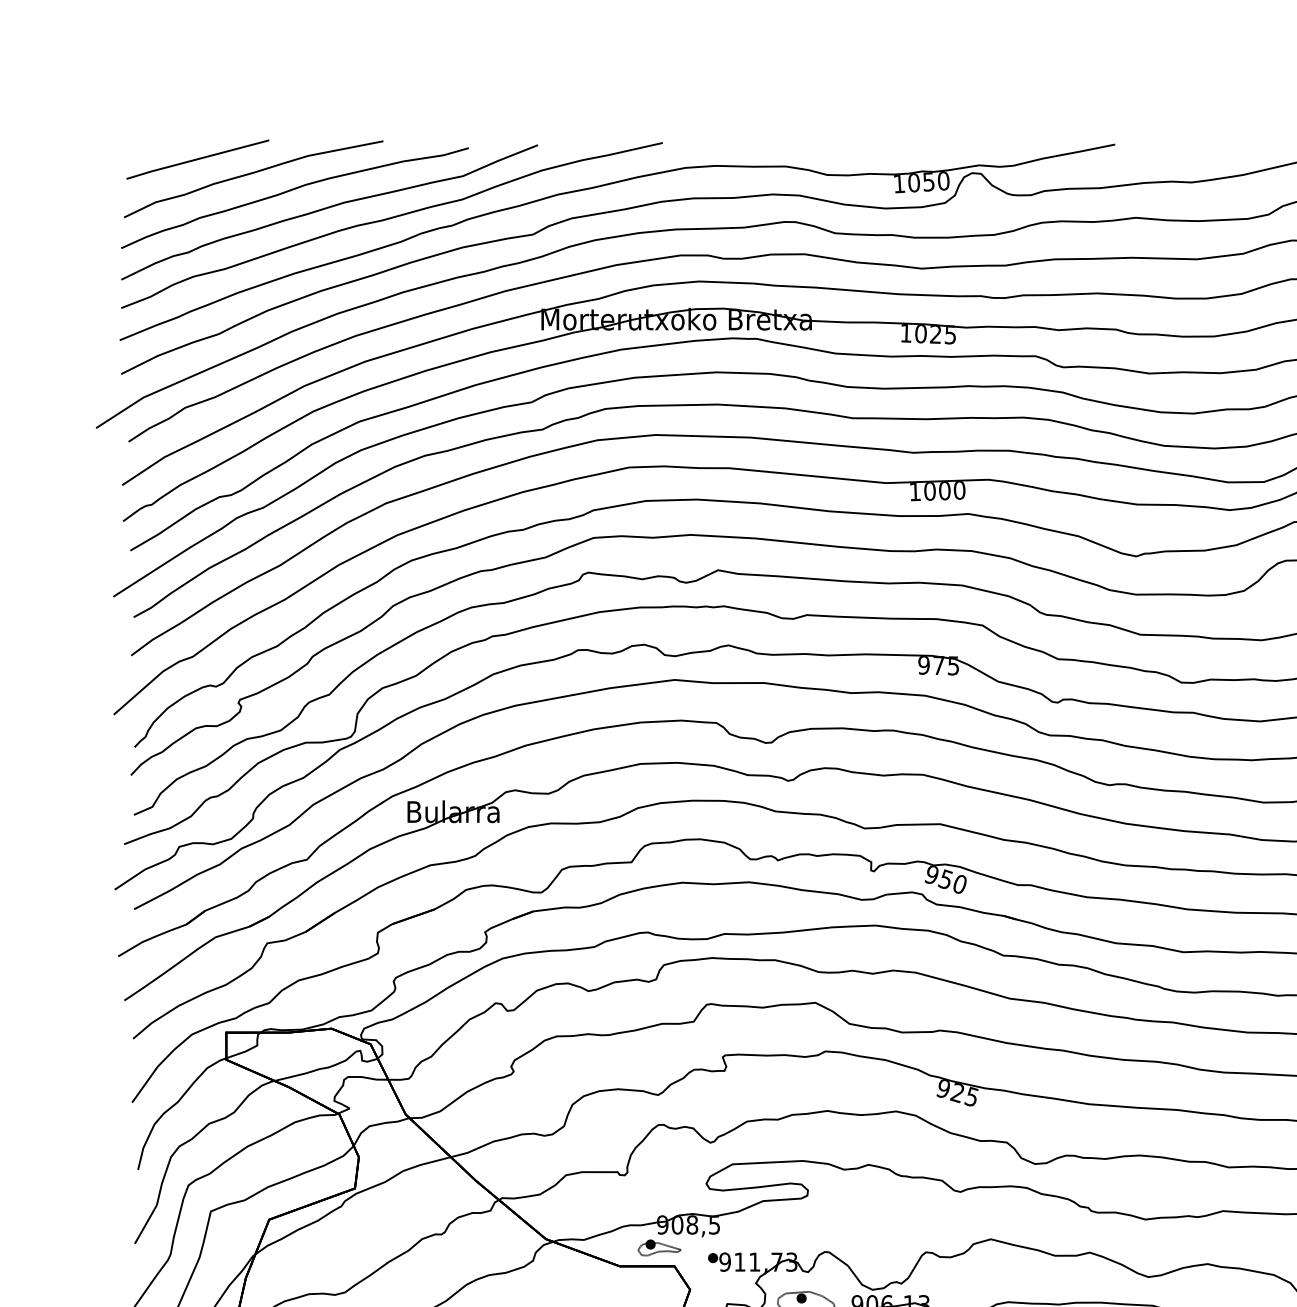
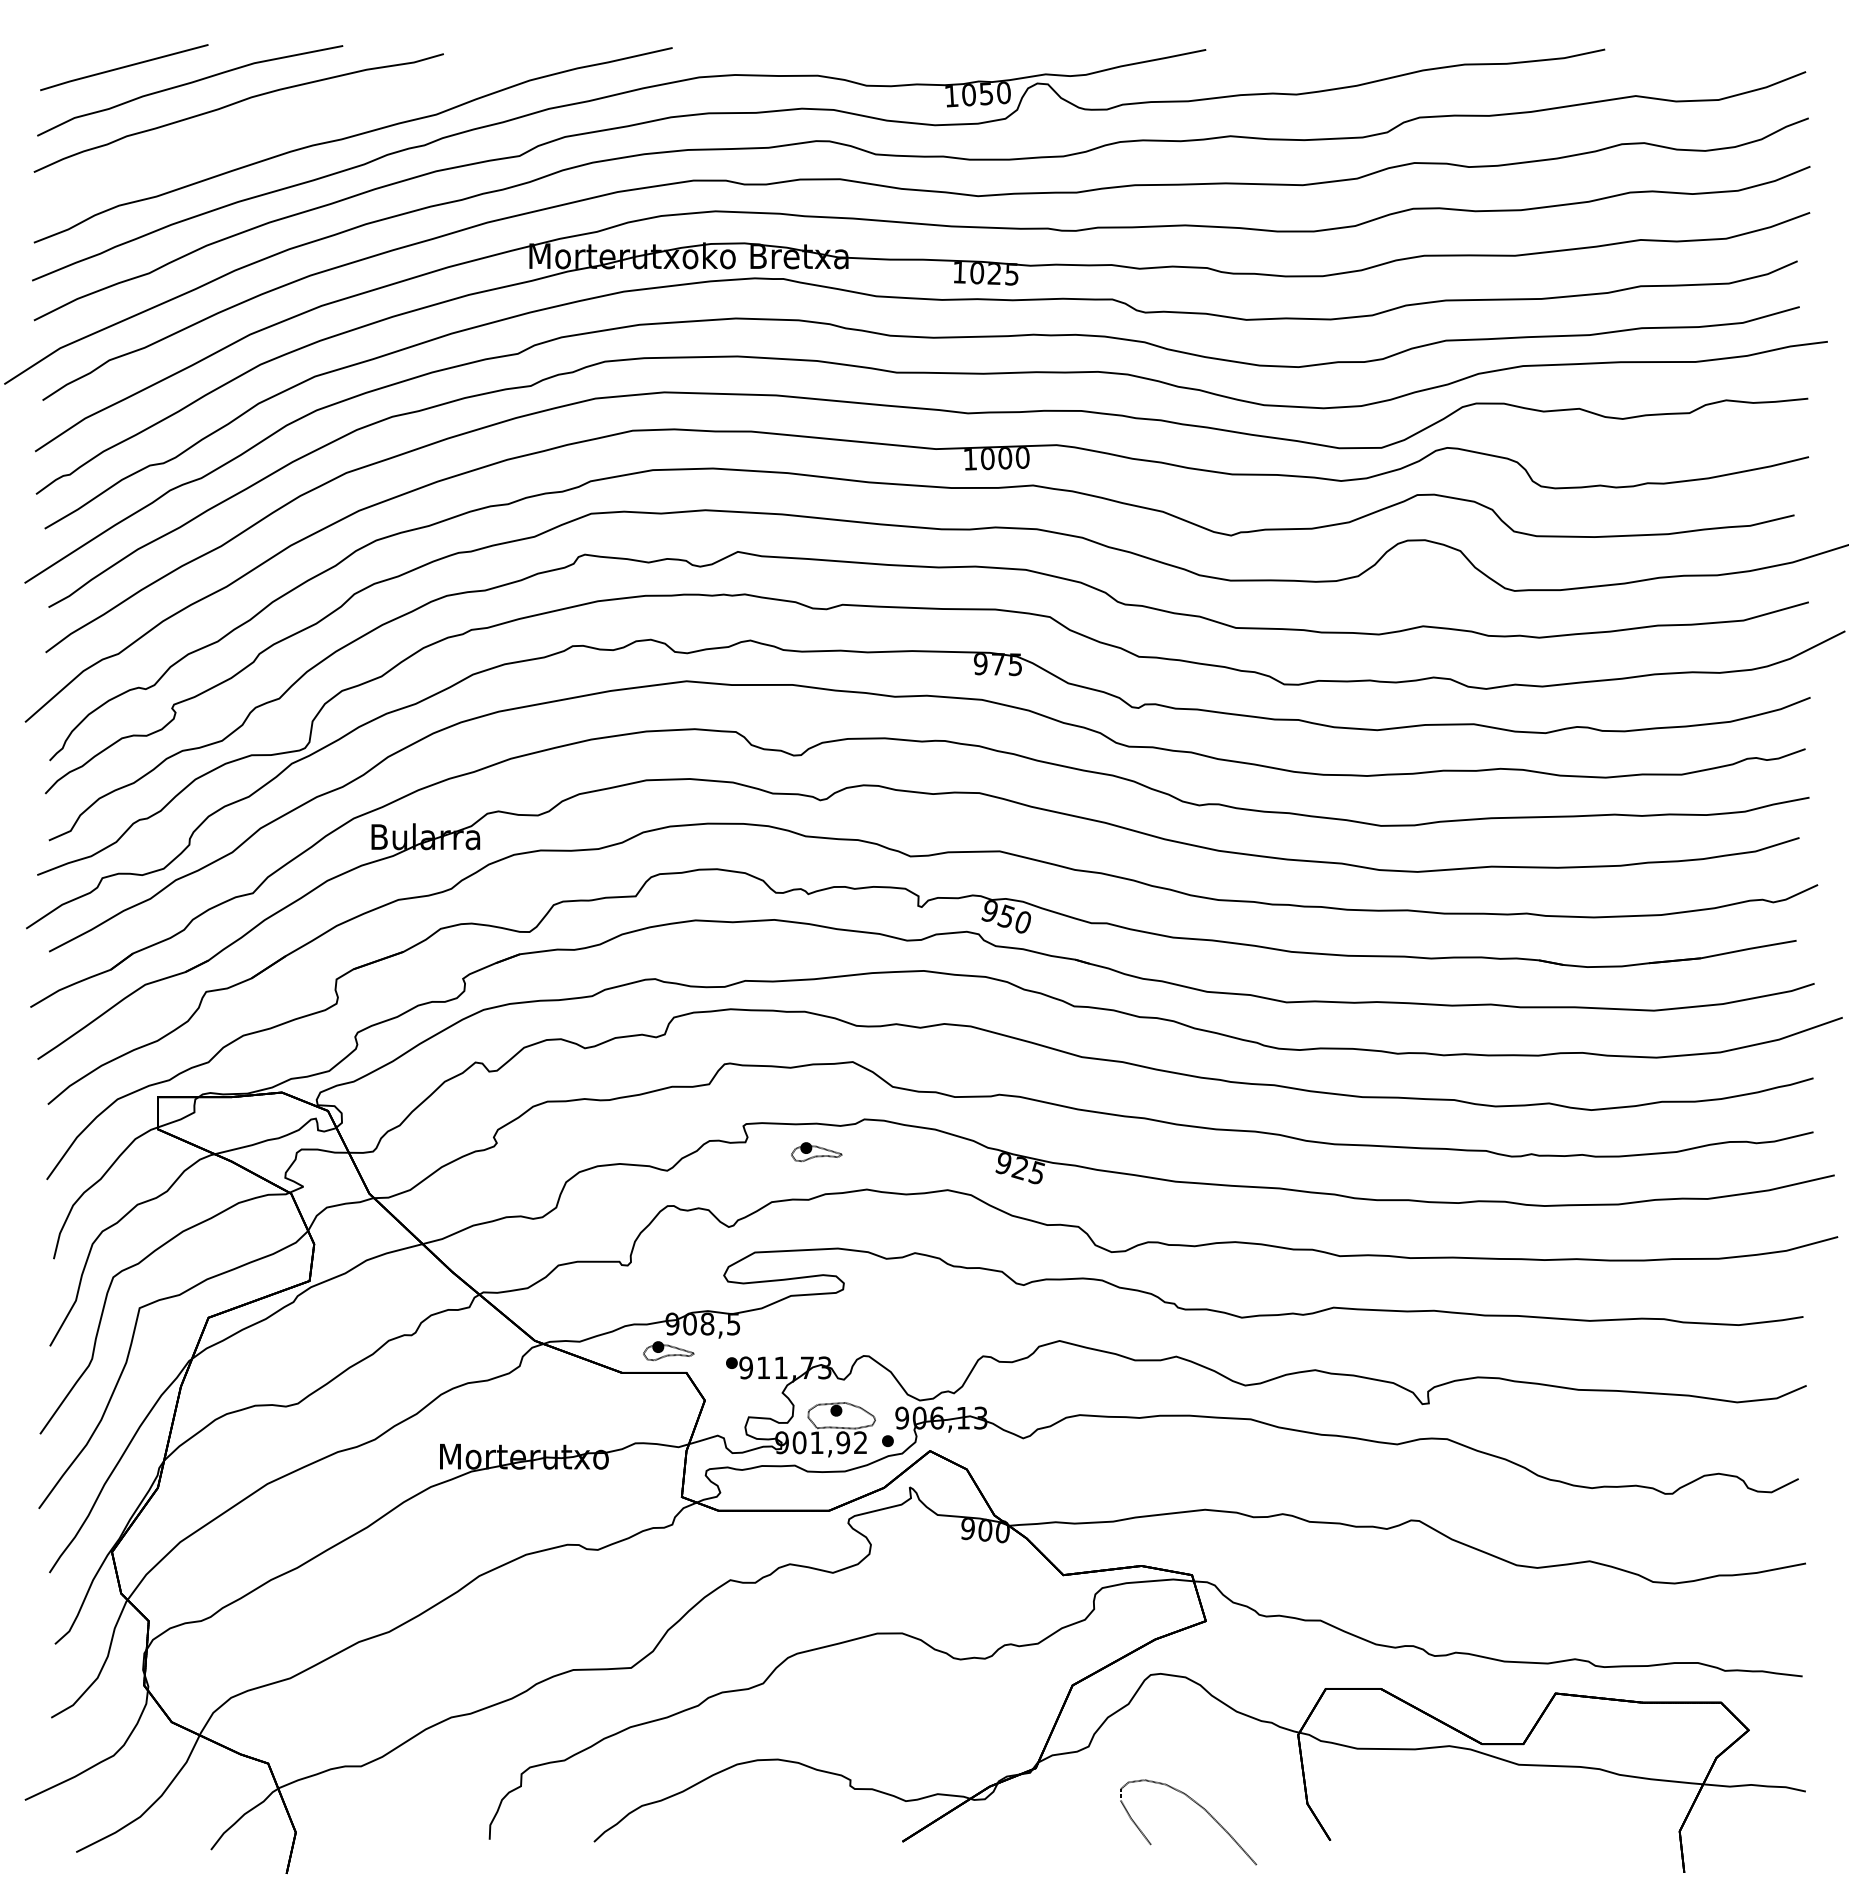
curve: (327, 208) -> (277, 125), removed
part: (784, 1079) -> (816, 1152), added

